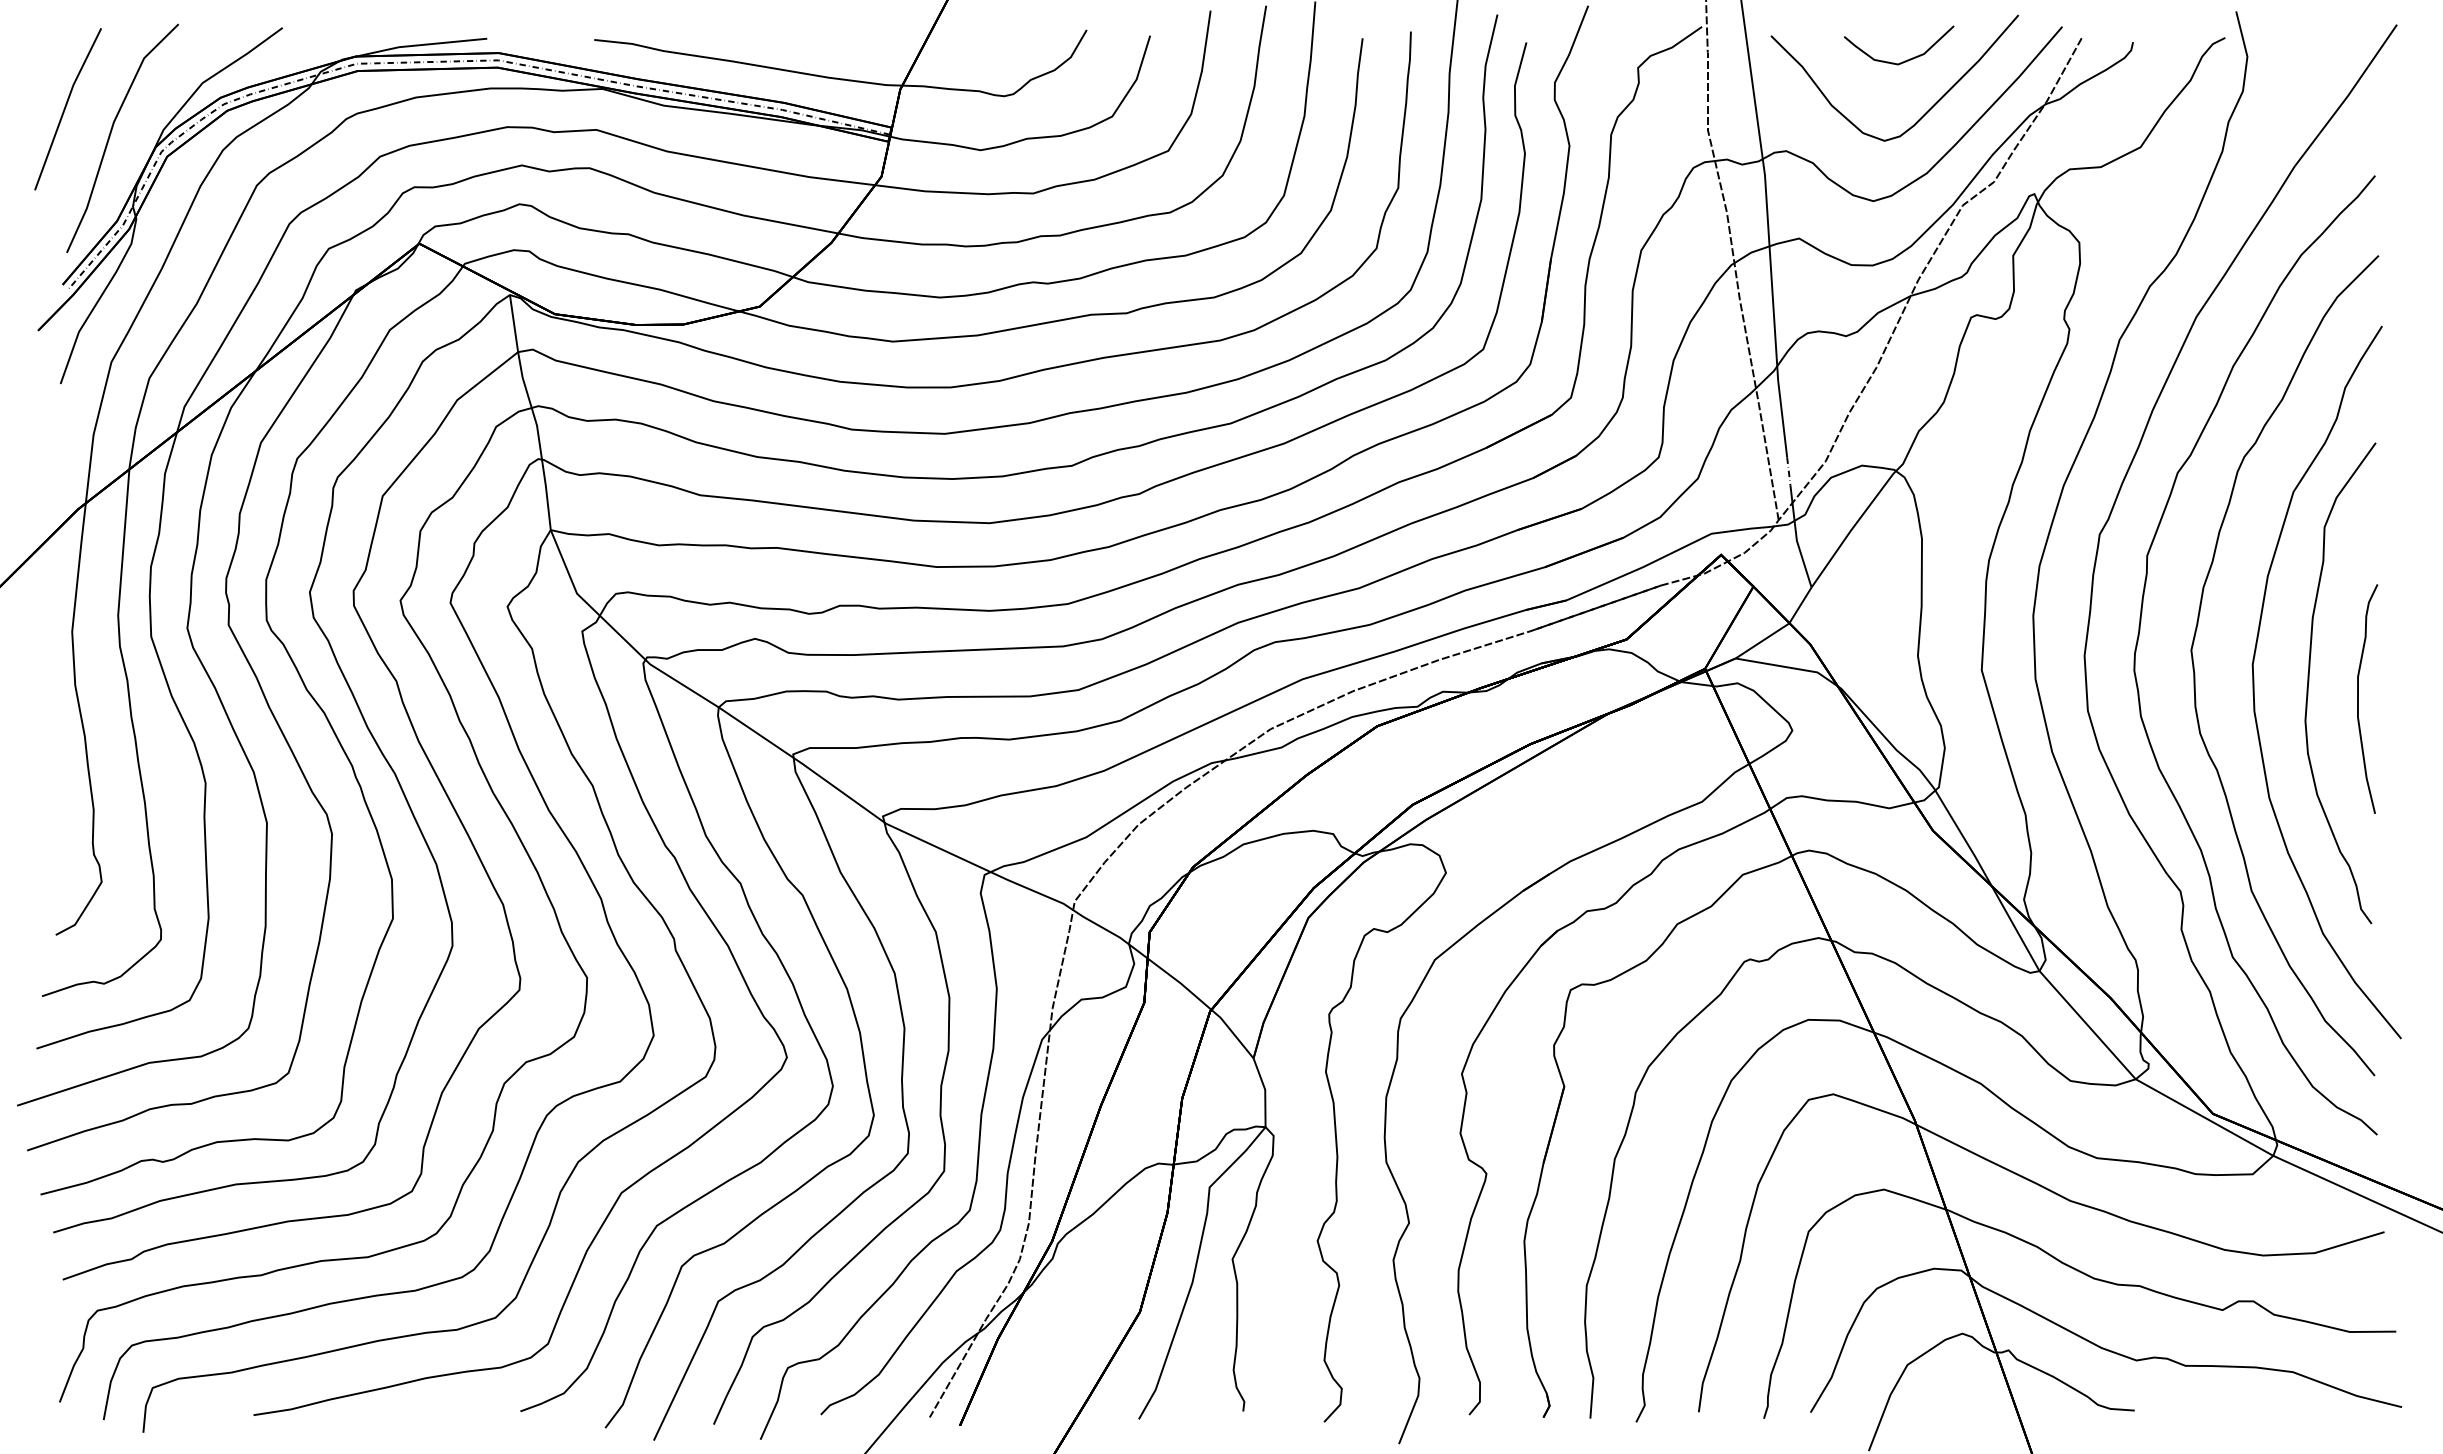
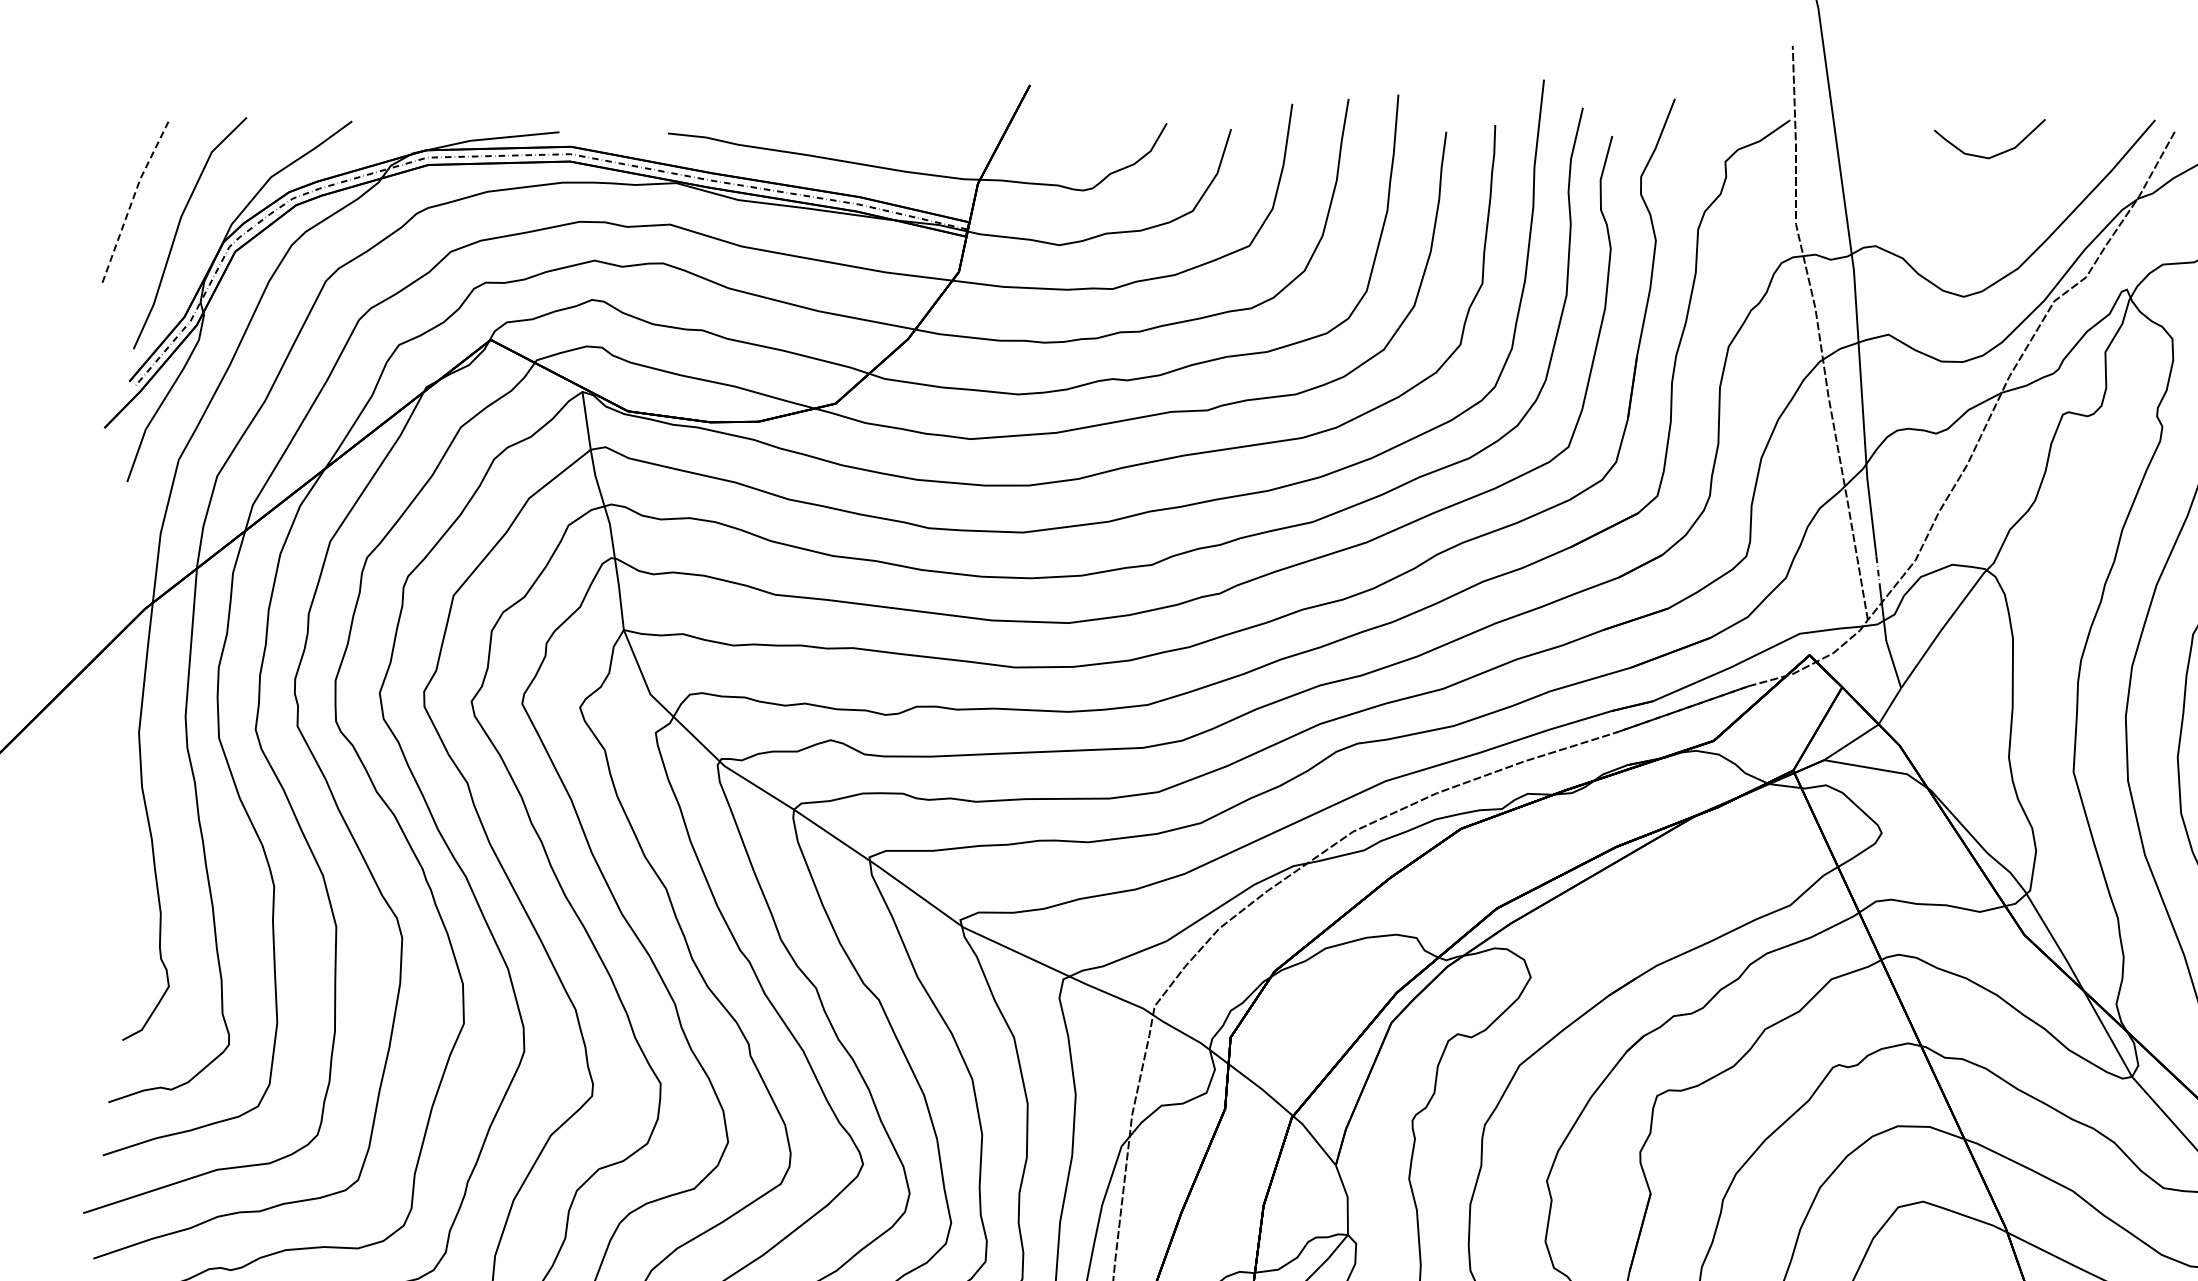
line: (65, 108) -> (132, 202), solid -> dashed
curve: (1927, 110) -> (2018, 204), removed

